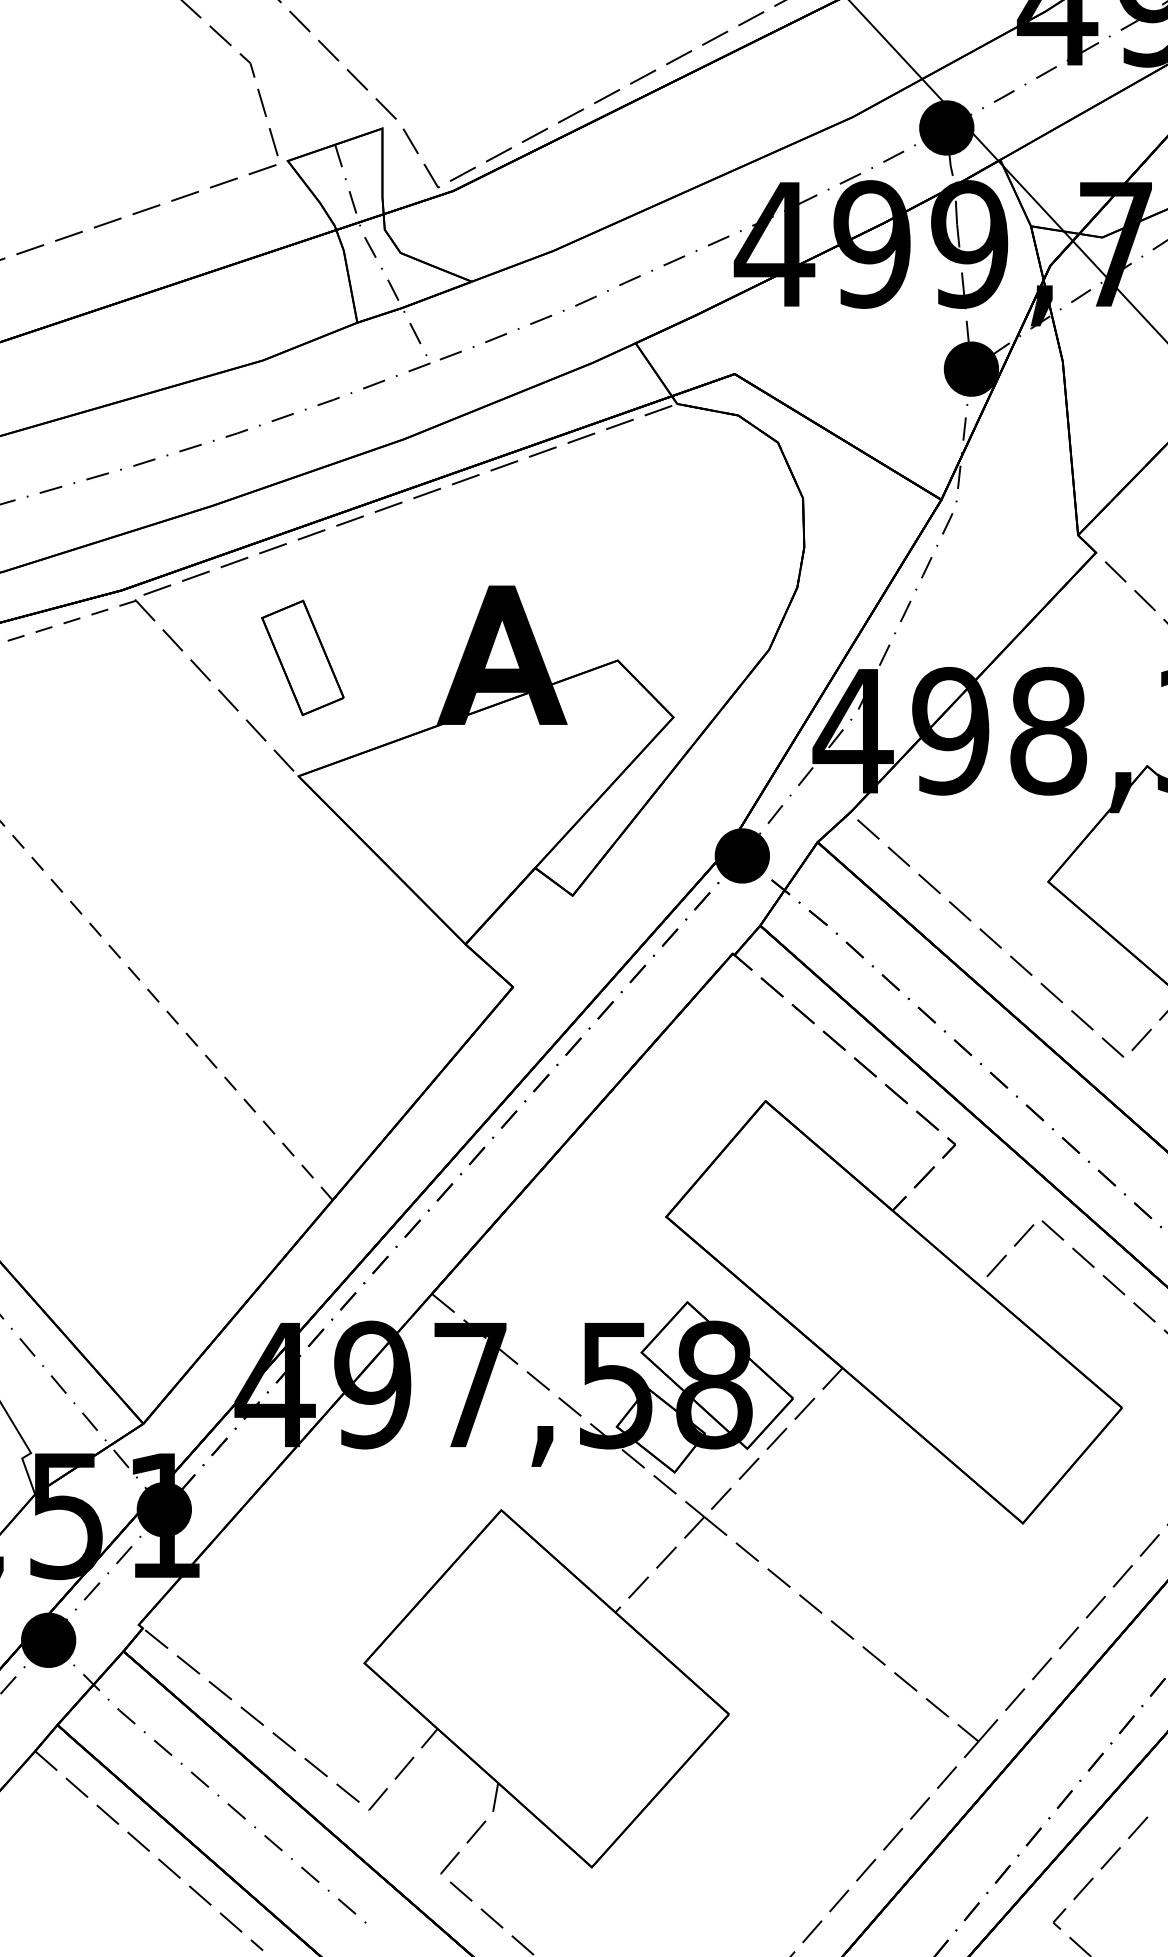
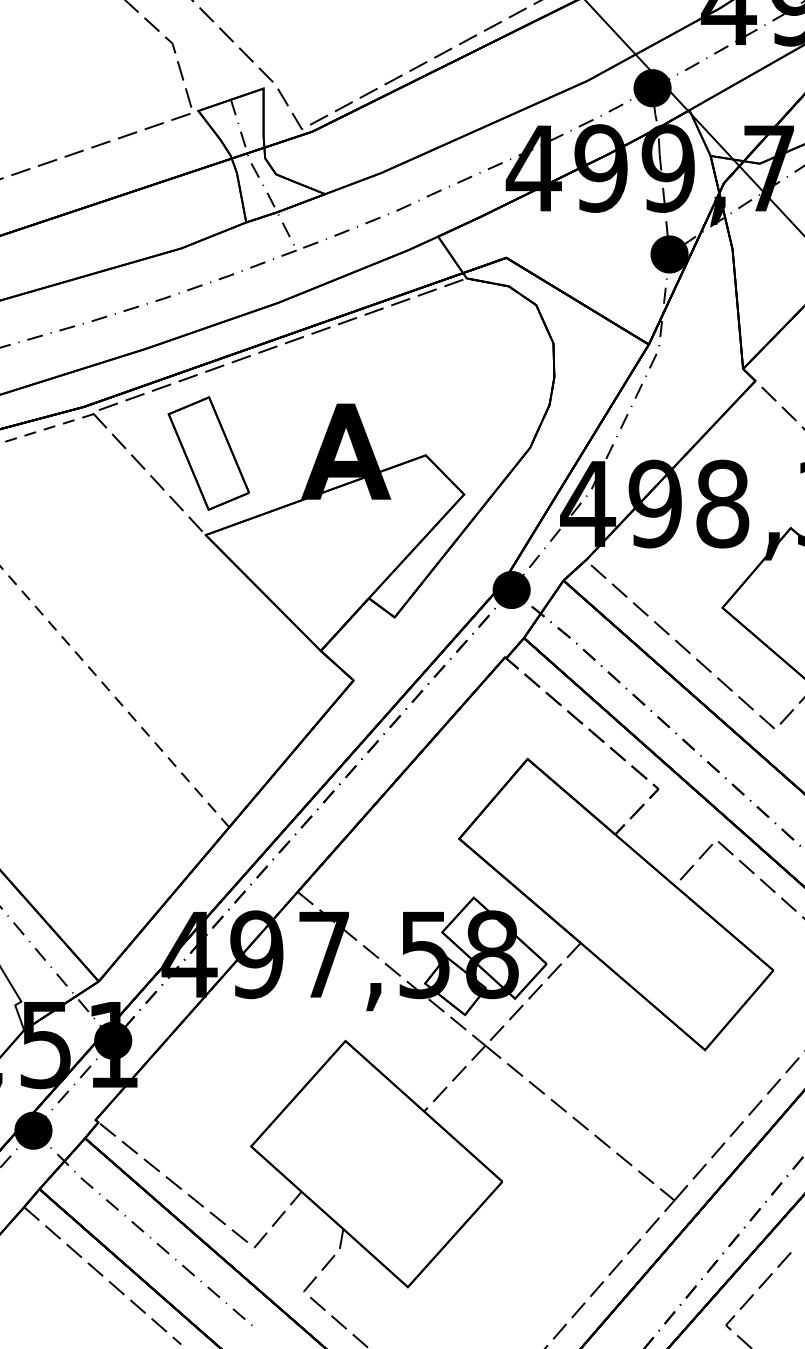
part: (302, 657) -> (208, 453), size x1.43

